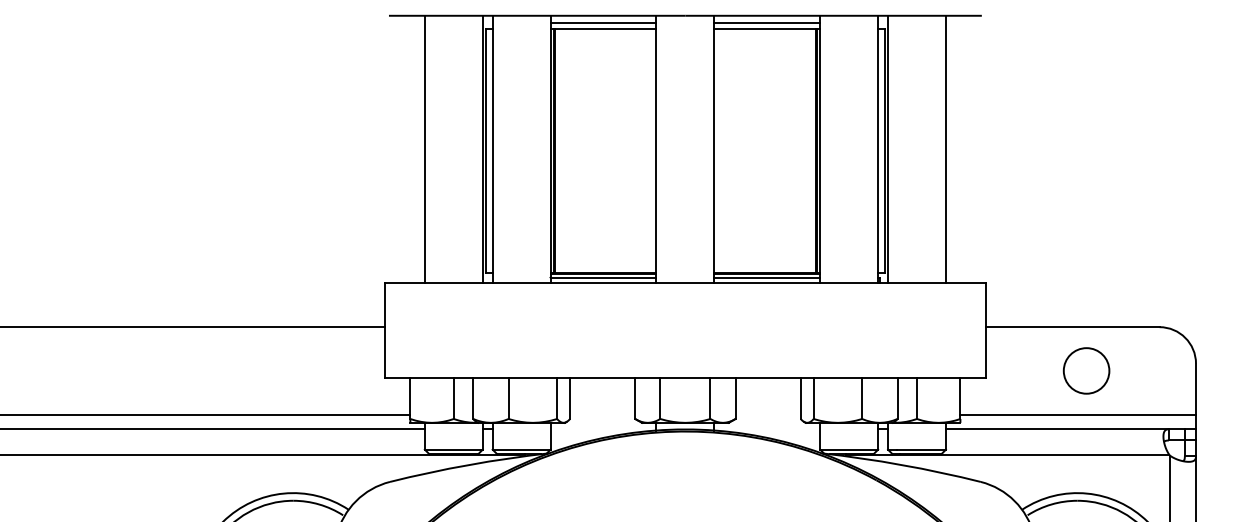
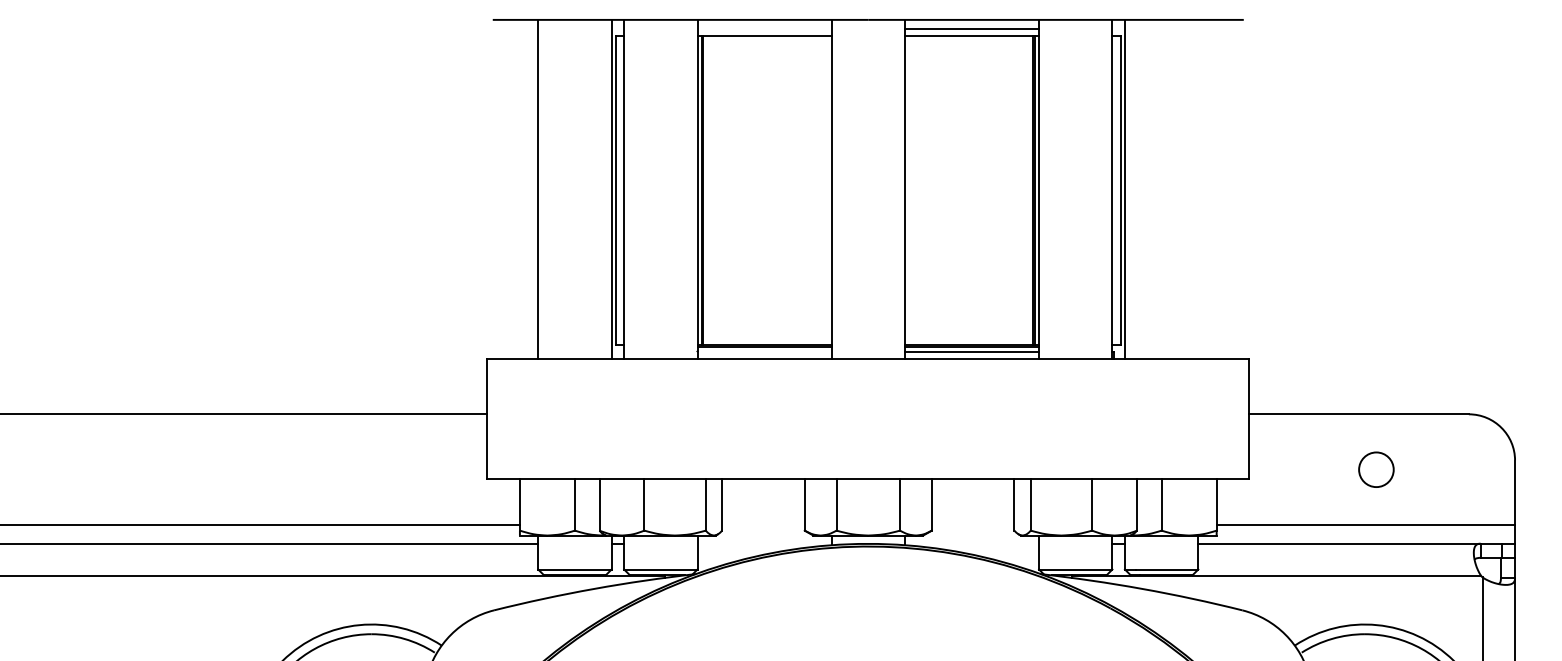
line: (603, 23) -> (764, 29), removed
line: (945, 149) -> (1197, 189), removed
line: (603, 277) -> (764, 351), removed
circle: (1086, 370) -> (1376, 469), size x0.6

